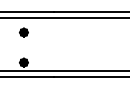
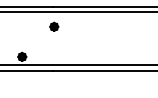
part: (24, 32) -> (54, 26), moved

